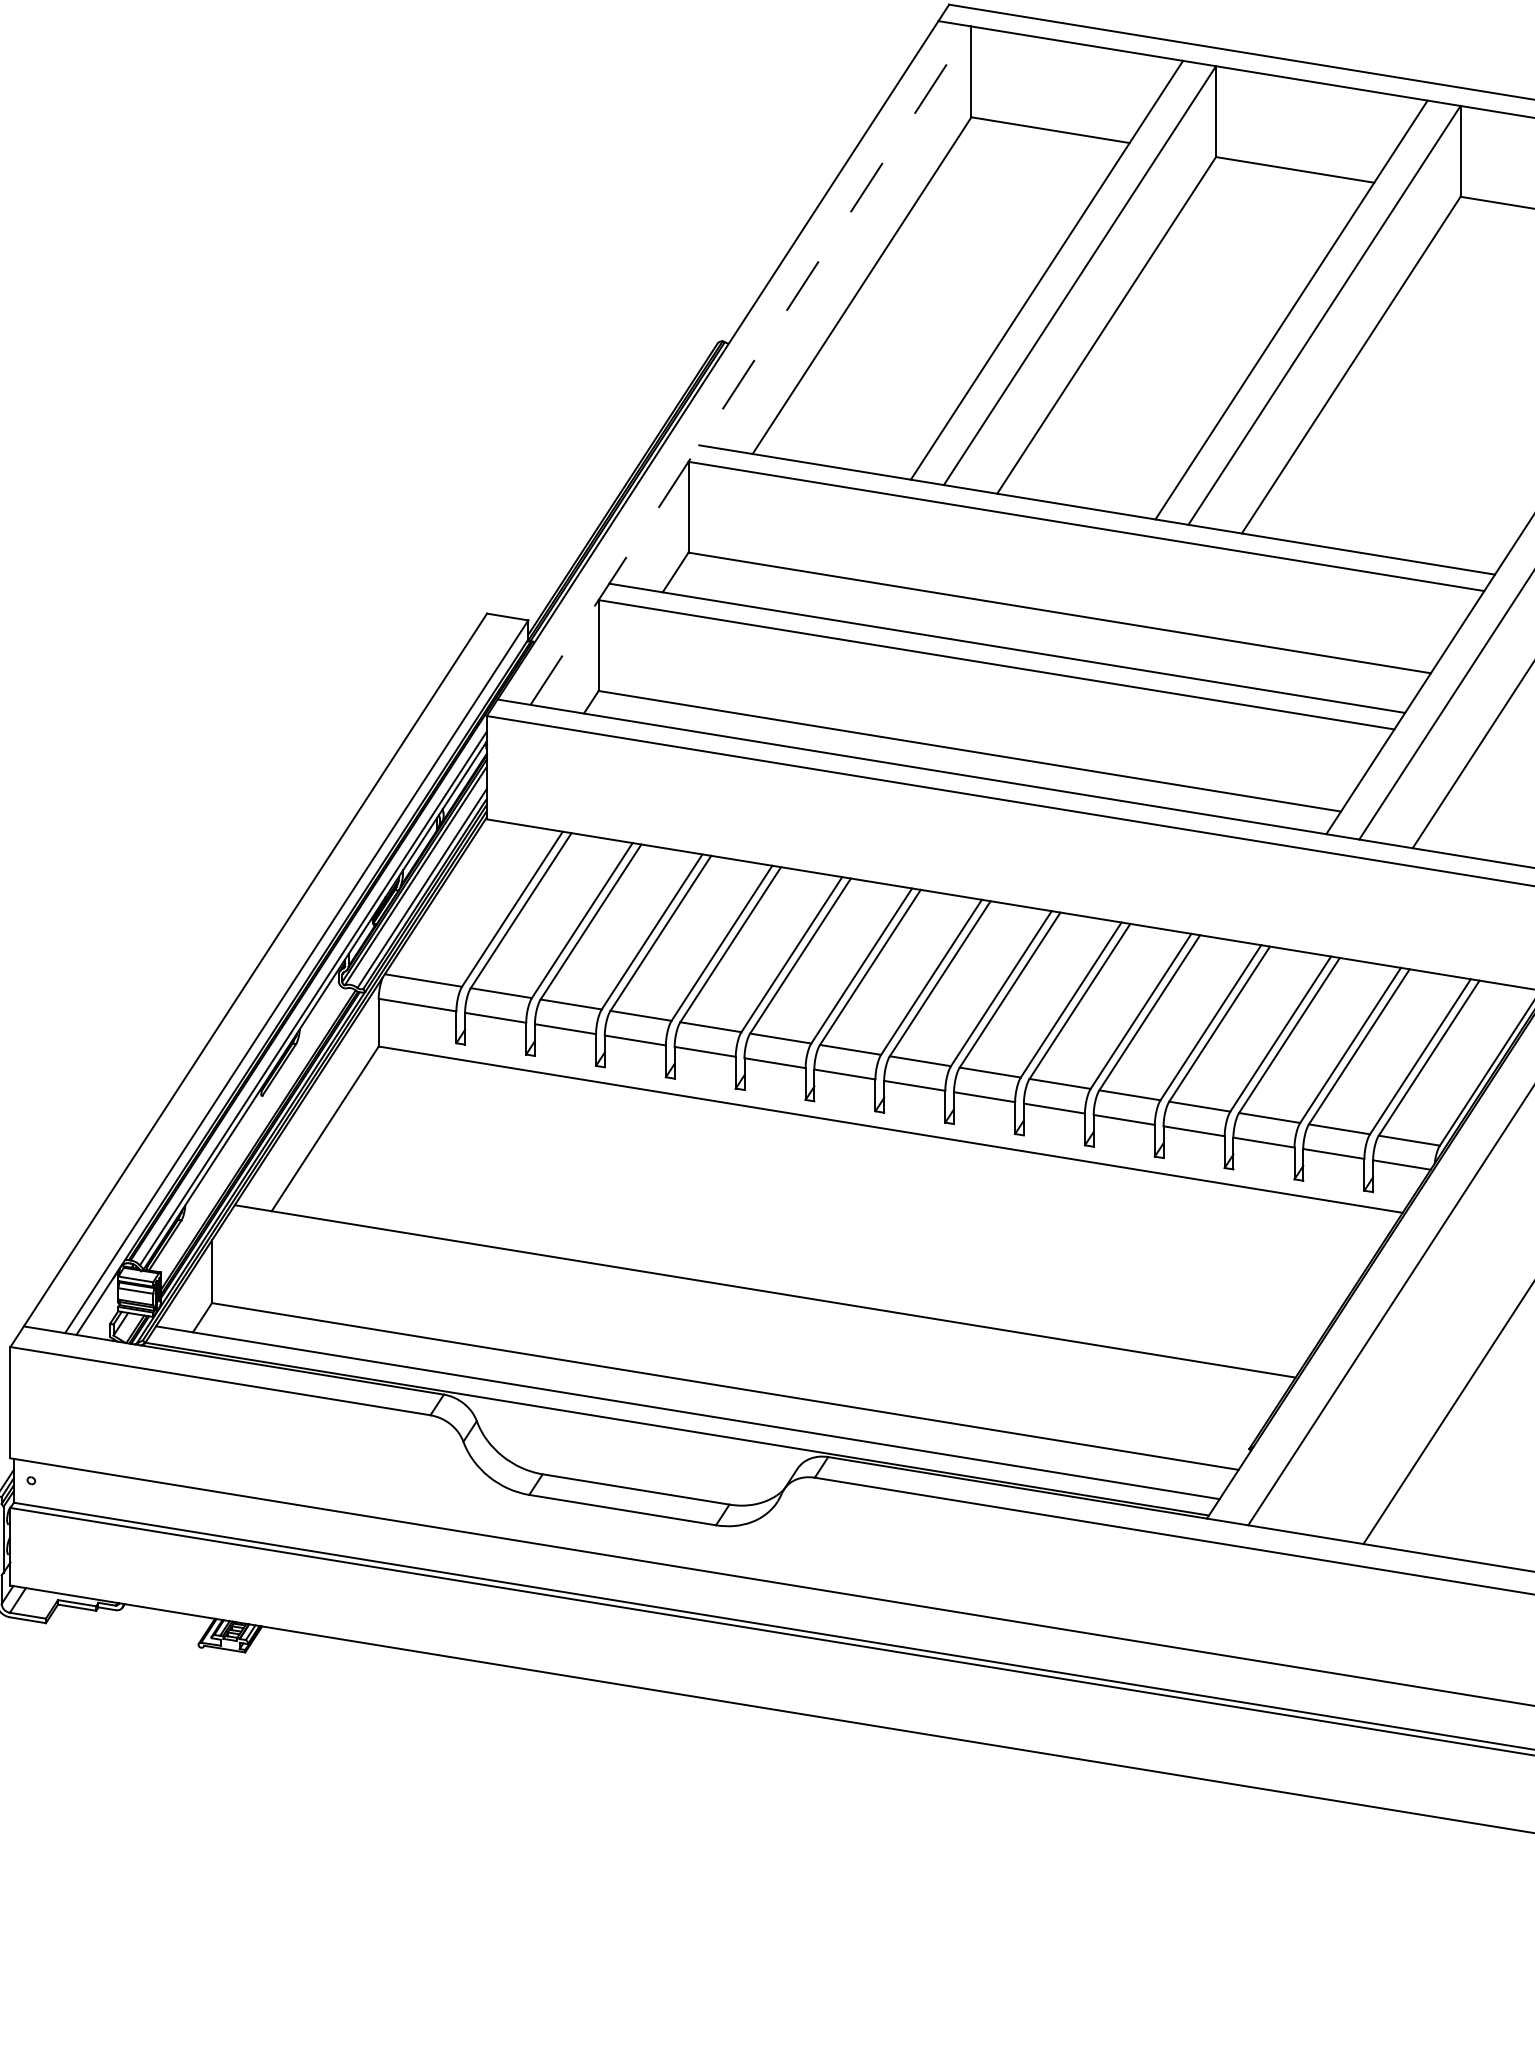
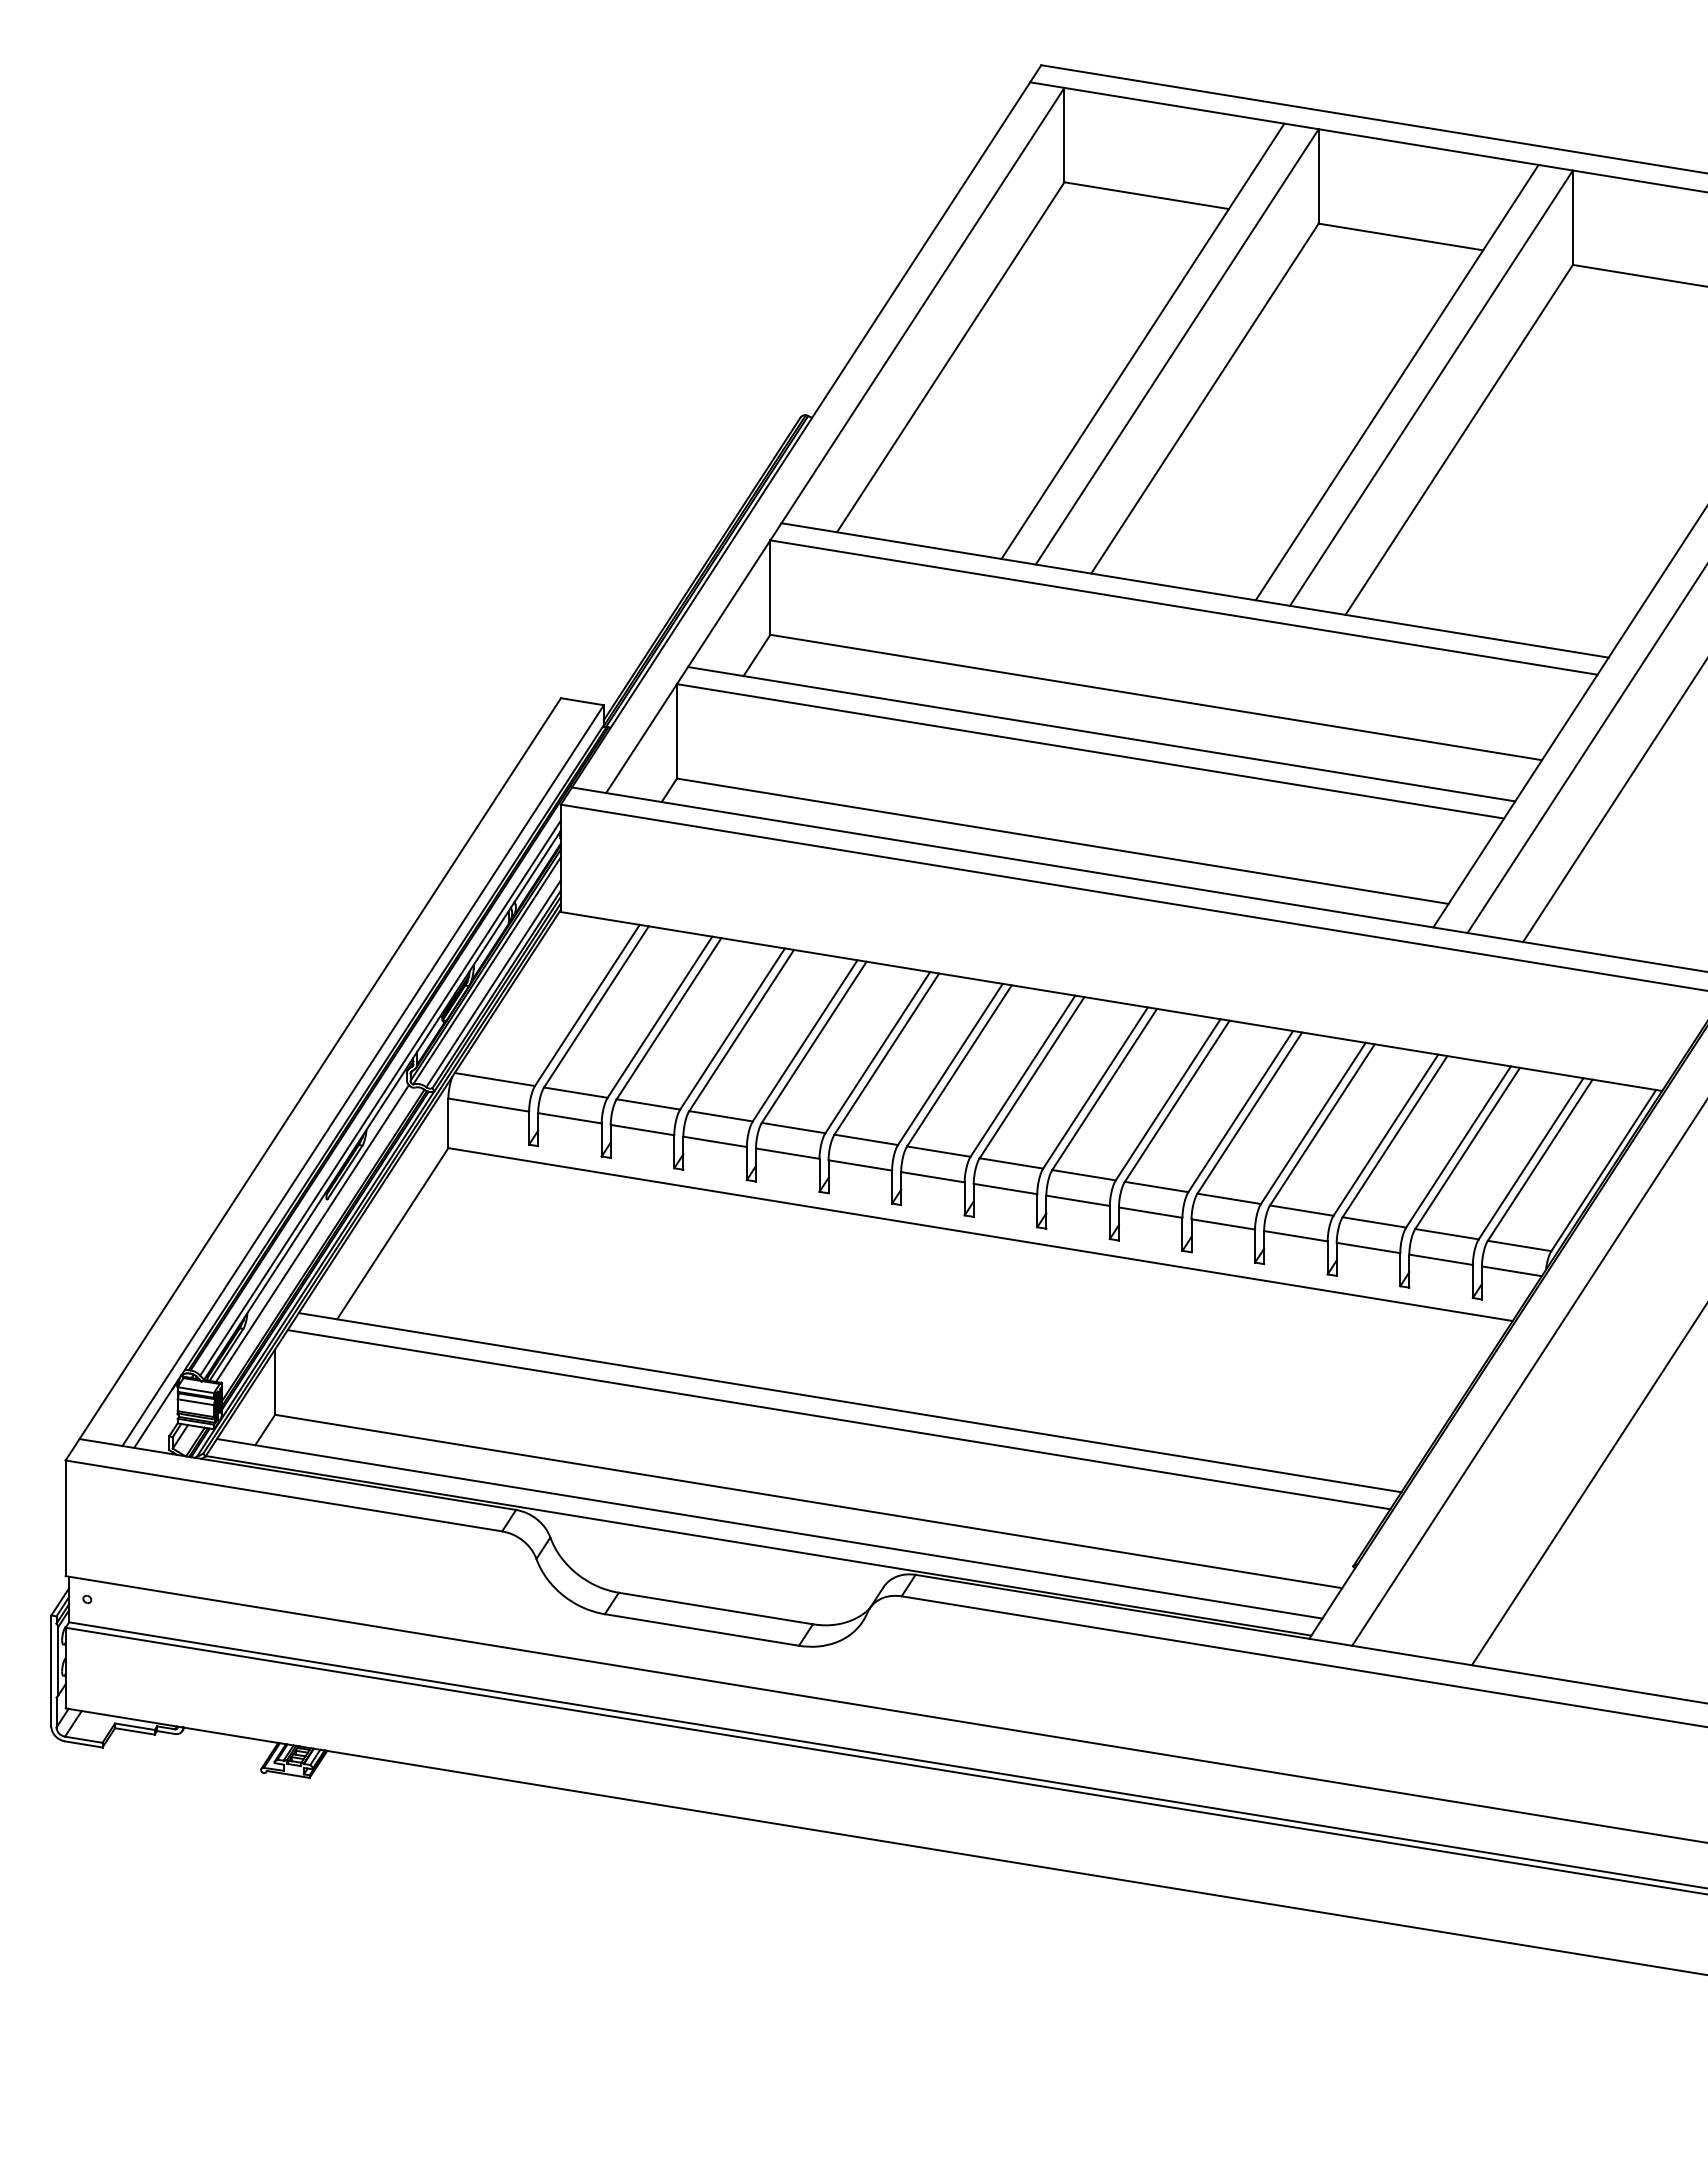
line: (751, 365) -> (835, 440), dashed -> solid
line: (247, 1128) -> (312, 1233), added
line: (754, 1307) -> (838, 1419), added

